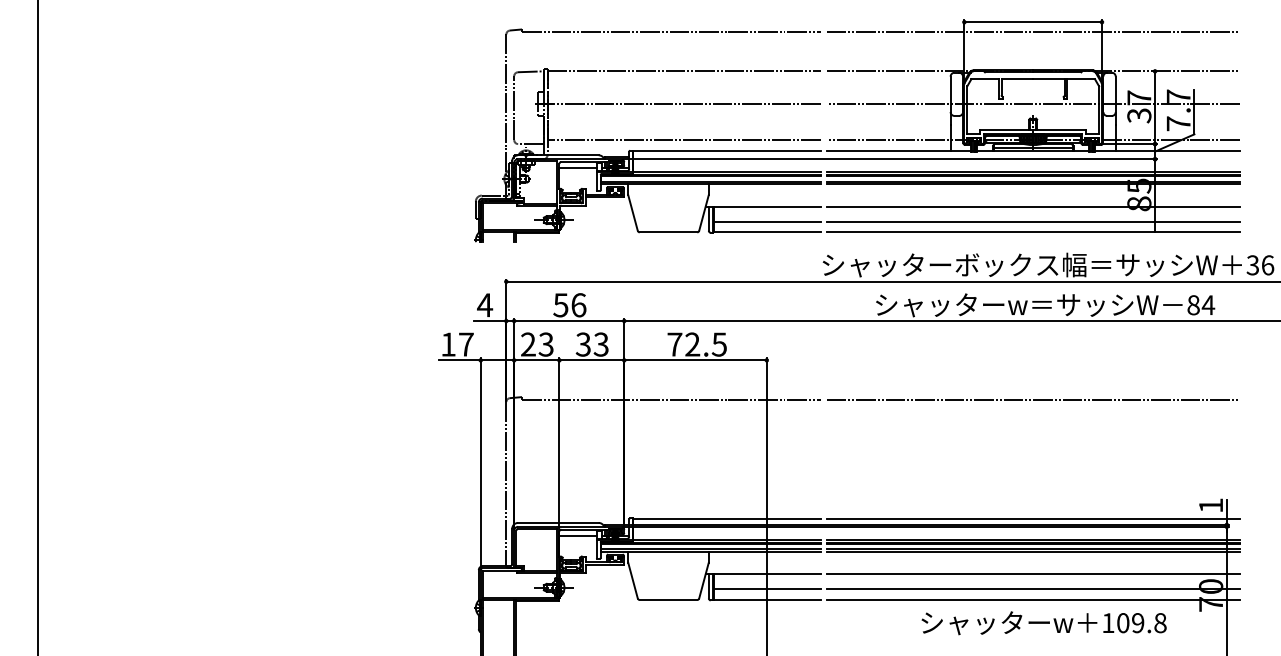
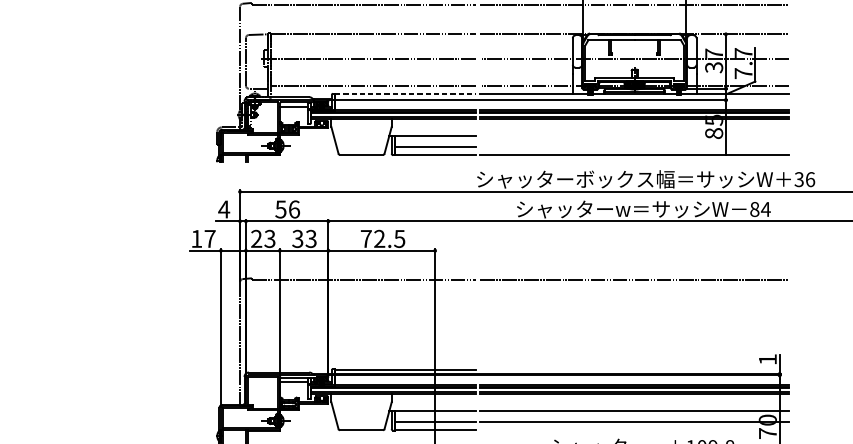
line: (727, 151) -> (405, 94), solid -> dashed
line: (1032, 206) -> (634, 135), removed
line: (1032, 221) -> (634, 146), removed
line: (1032, 519) -> (634, 369), removed
line: (1032, 599) -> (634, 429), removed

